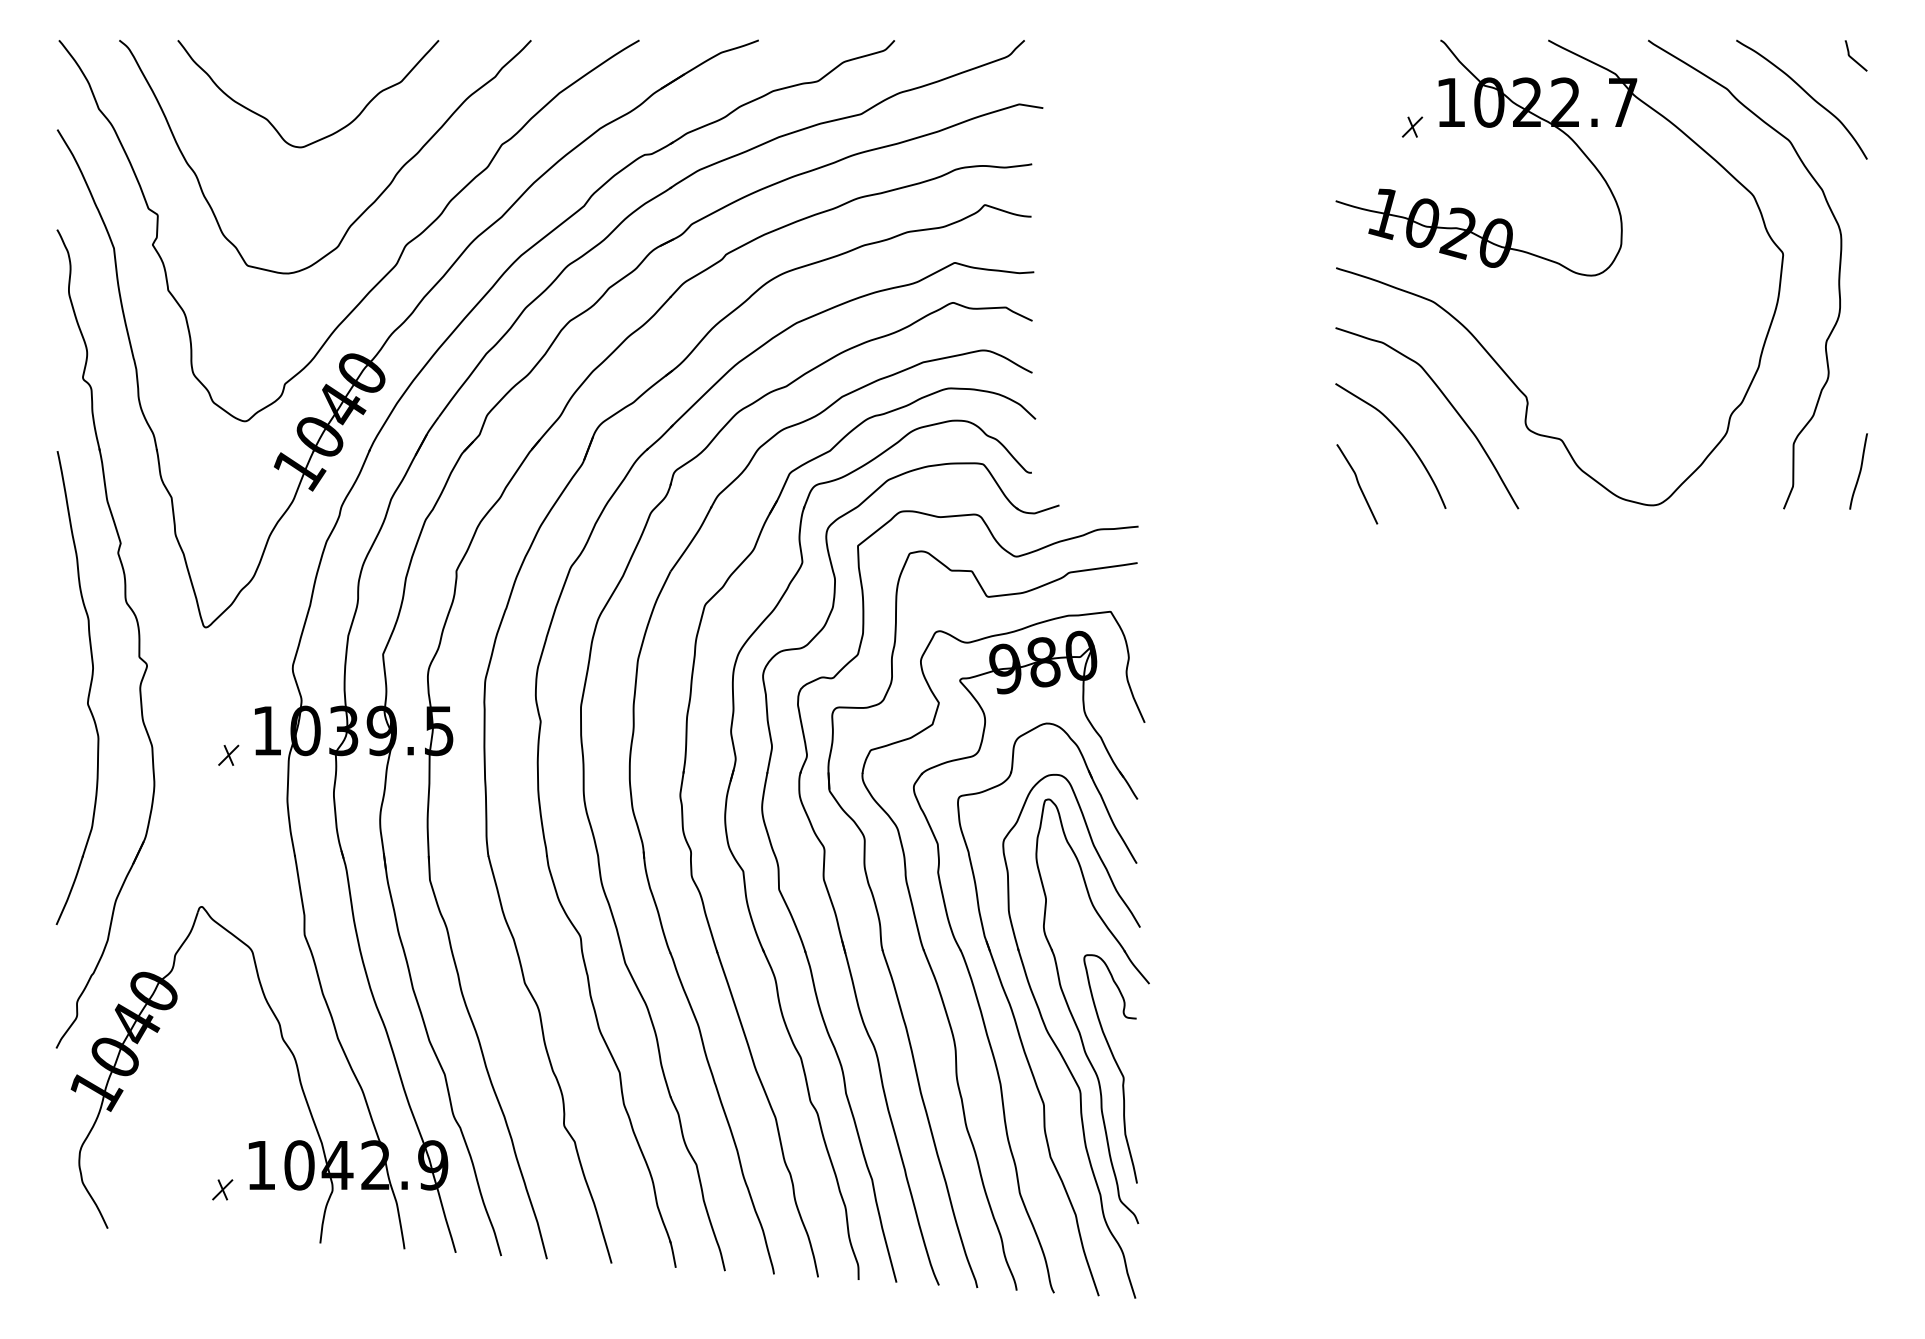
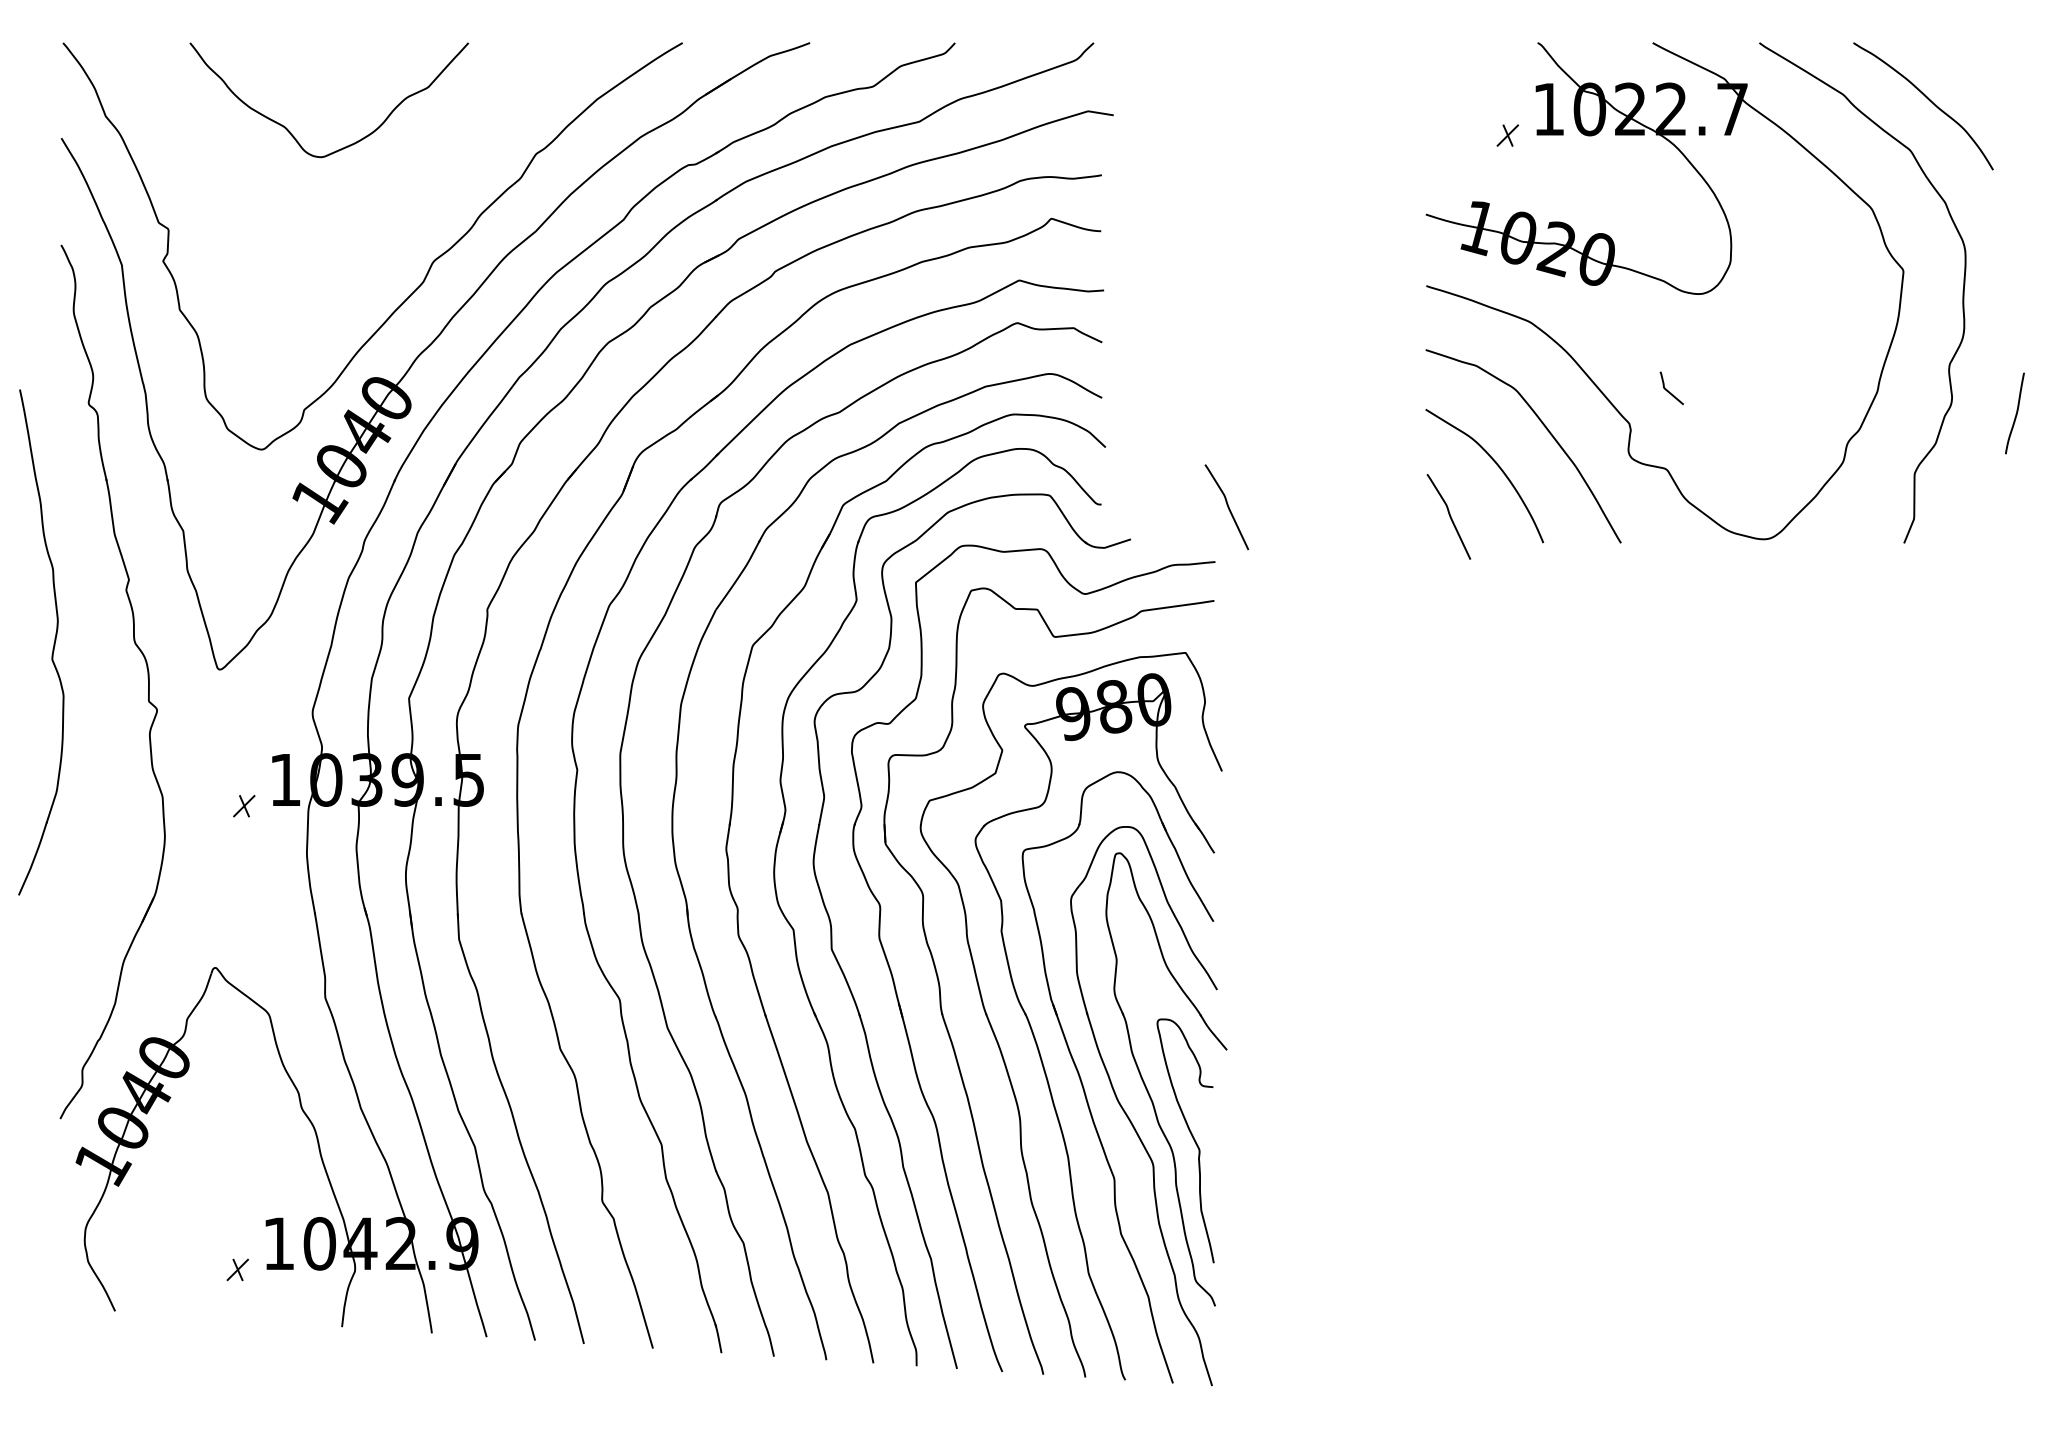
curve: (1852, 57) -> (1667, 390), moved
curve: (371, 203) -> (396, 217), removed
curve: (1859, 471) -> (2015, 413), moved
curve: (1149, 475) -> (1227, 507), added
part: (88, 691) -> (52, 646), moved

